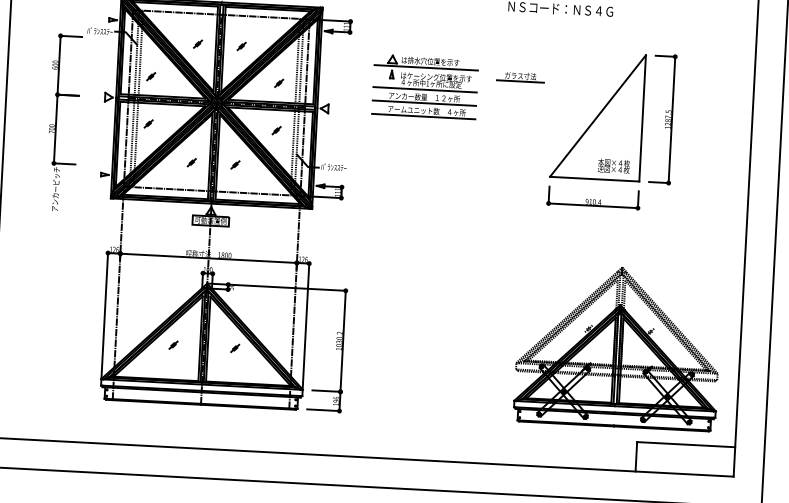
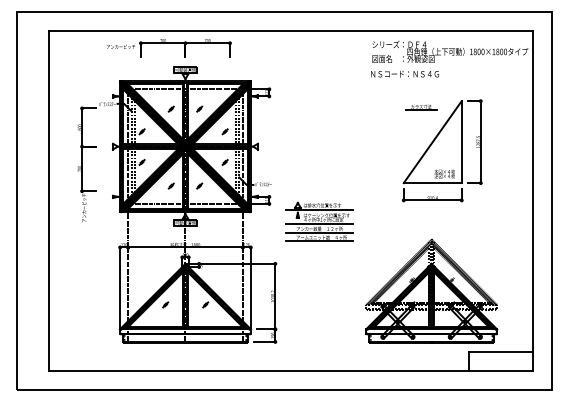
part: (520, 77) -> (421, 107), moved
part: (424, 85) -> (319, 221), moved
part: (617, 346) -> (431, 290), moved

